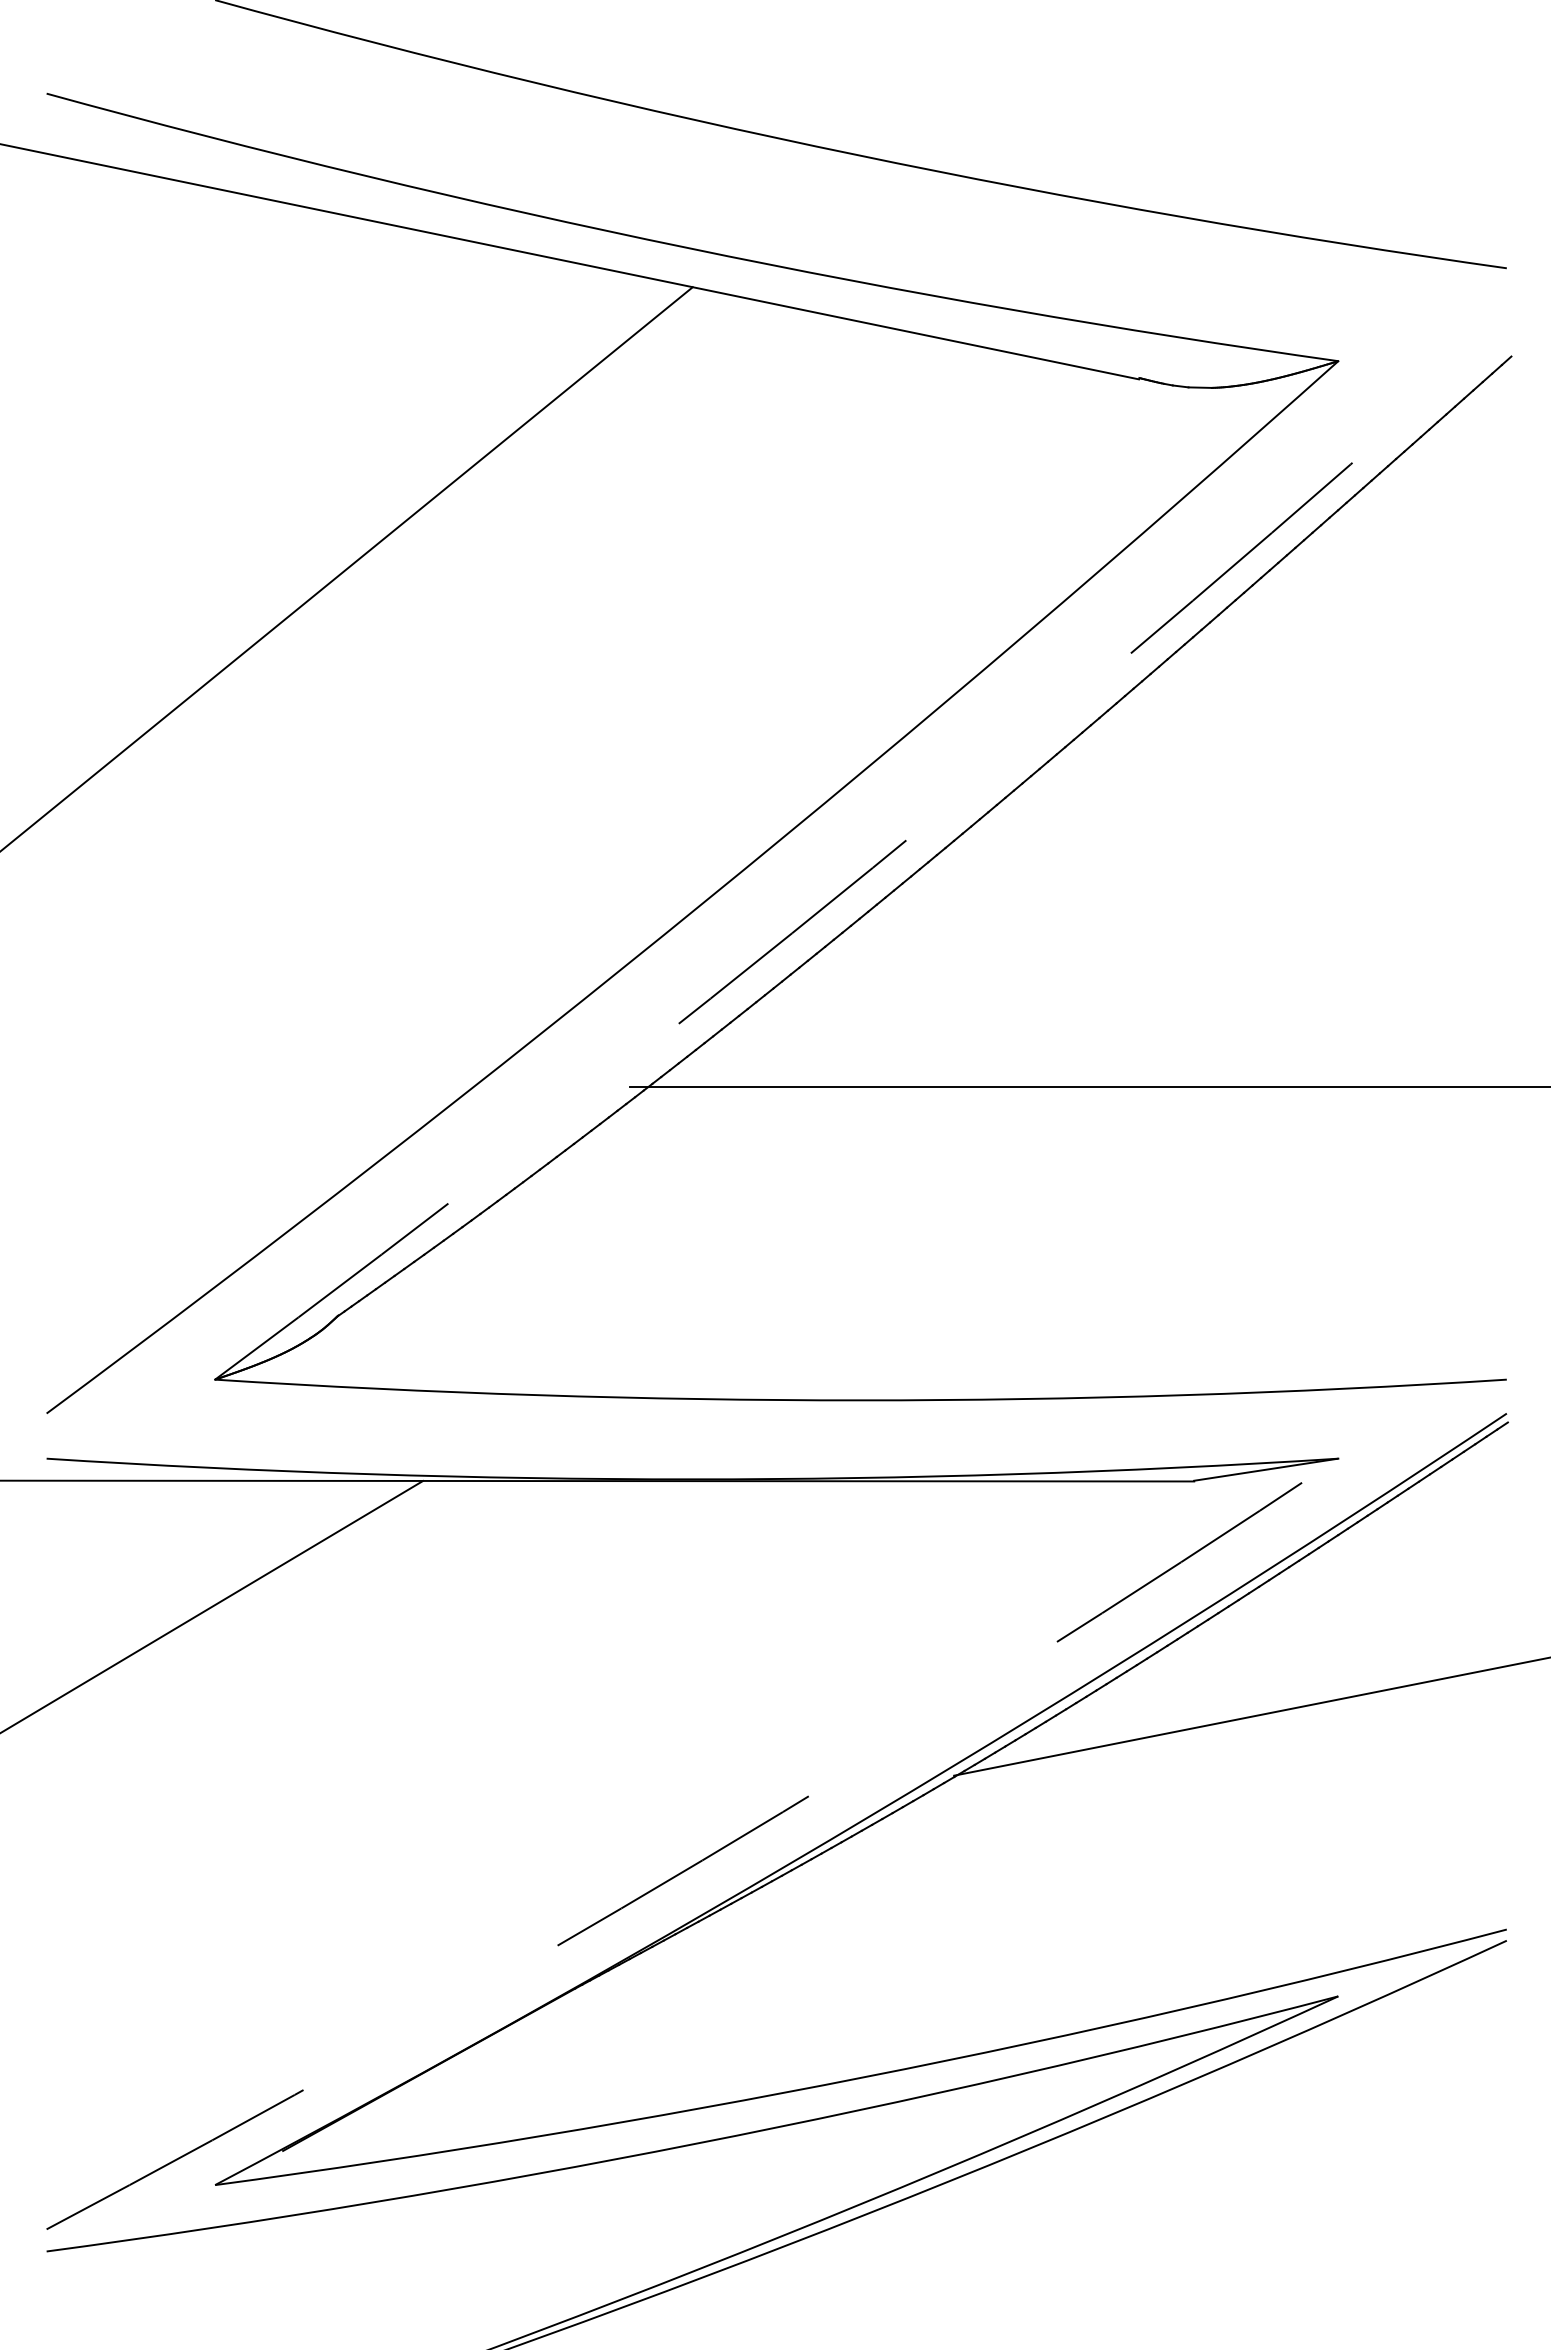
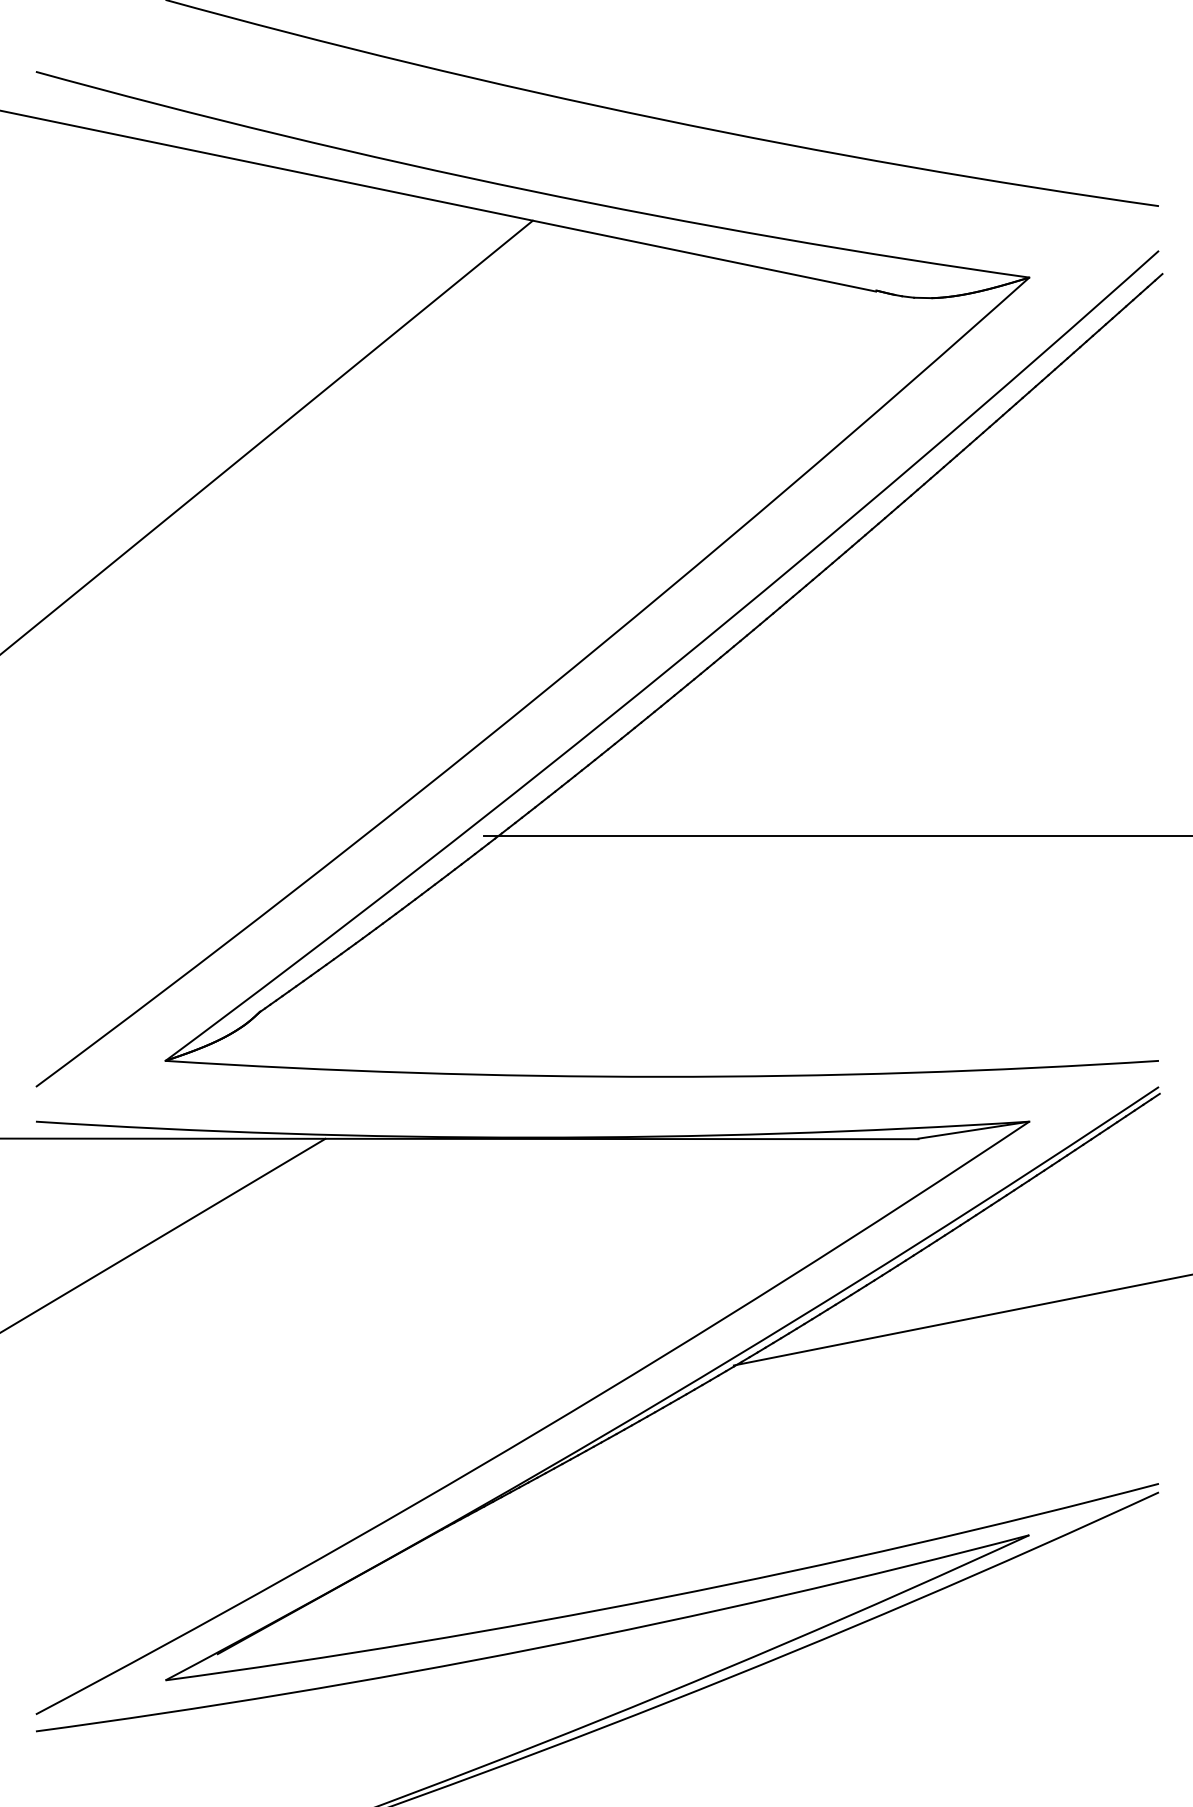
arc: (872, 867) -> (671, 667), dashed -> solid
arc: (702, 1860) -> (540, 1430), dashed -> solid

